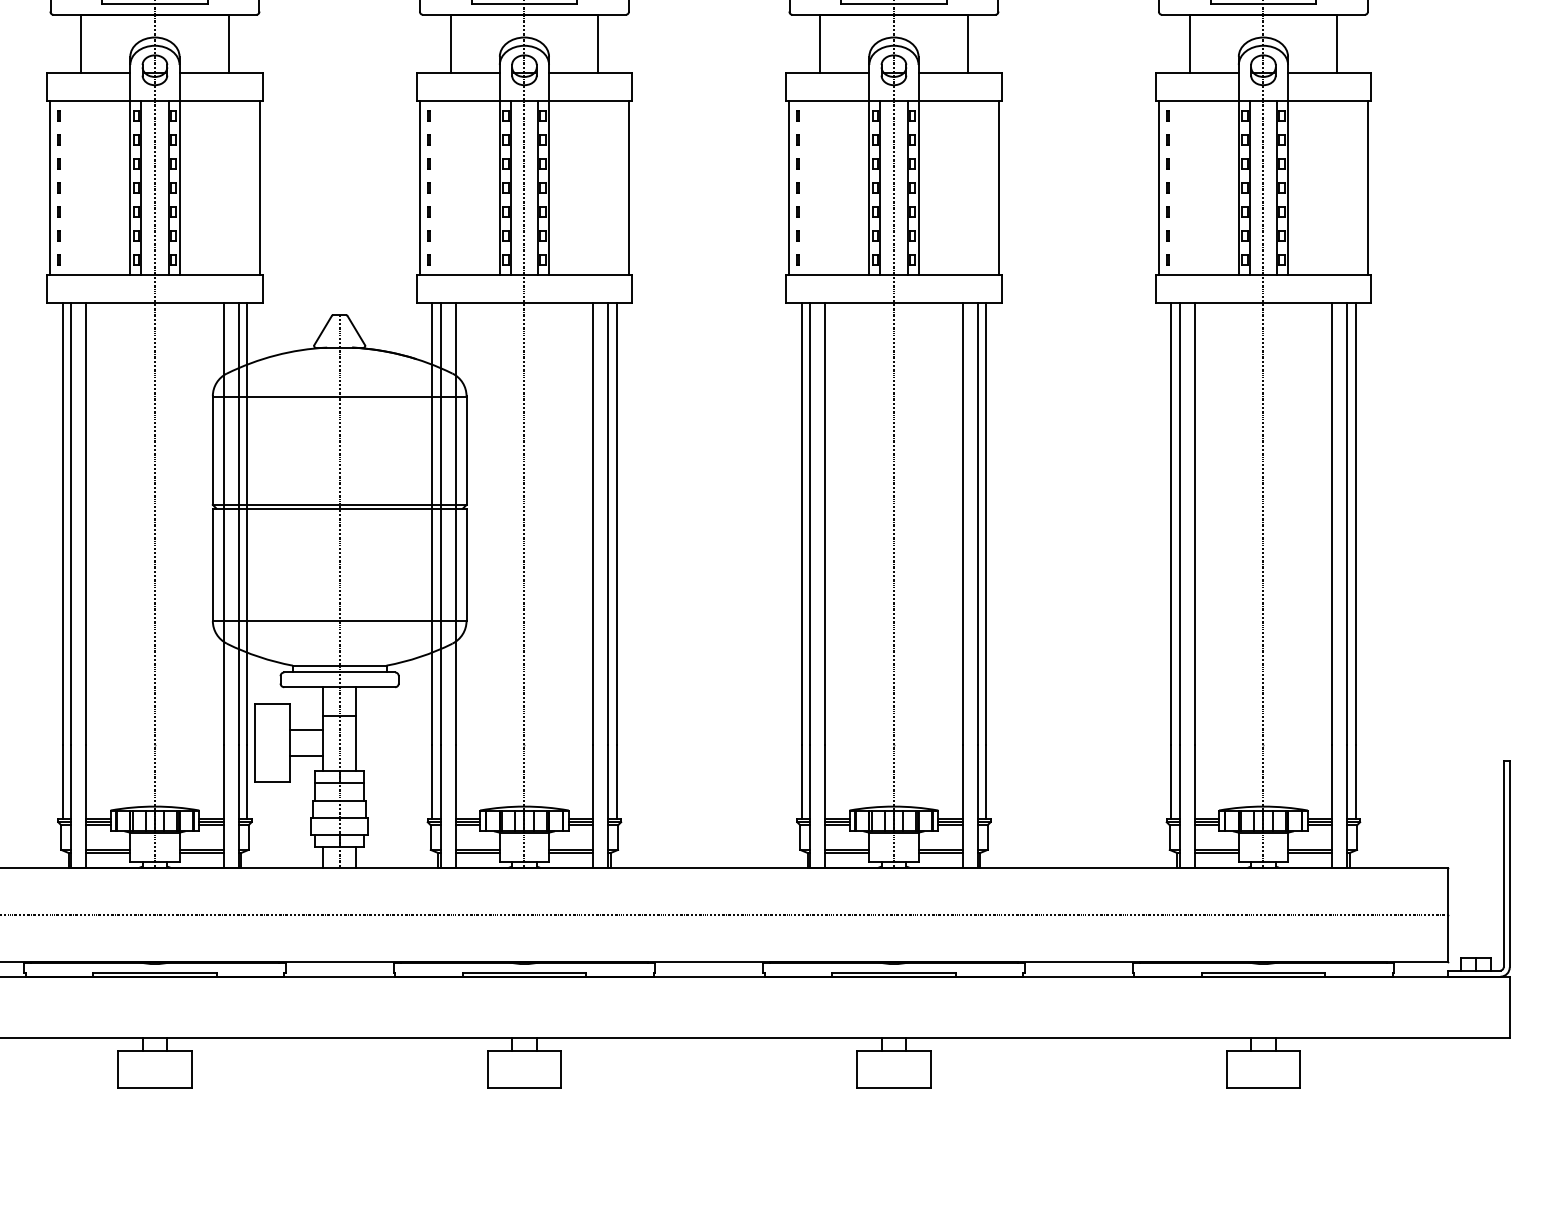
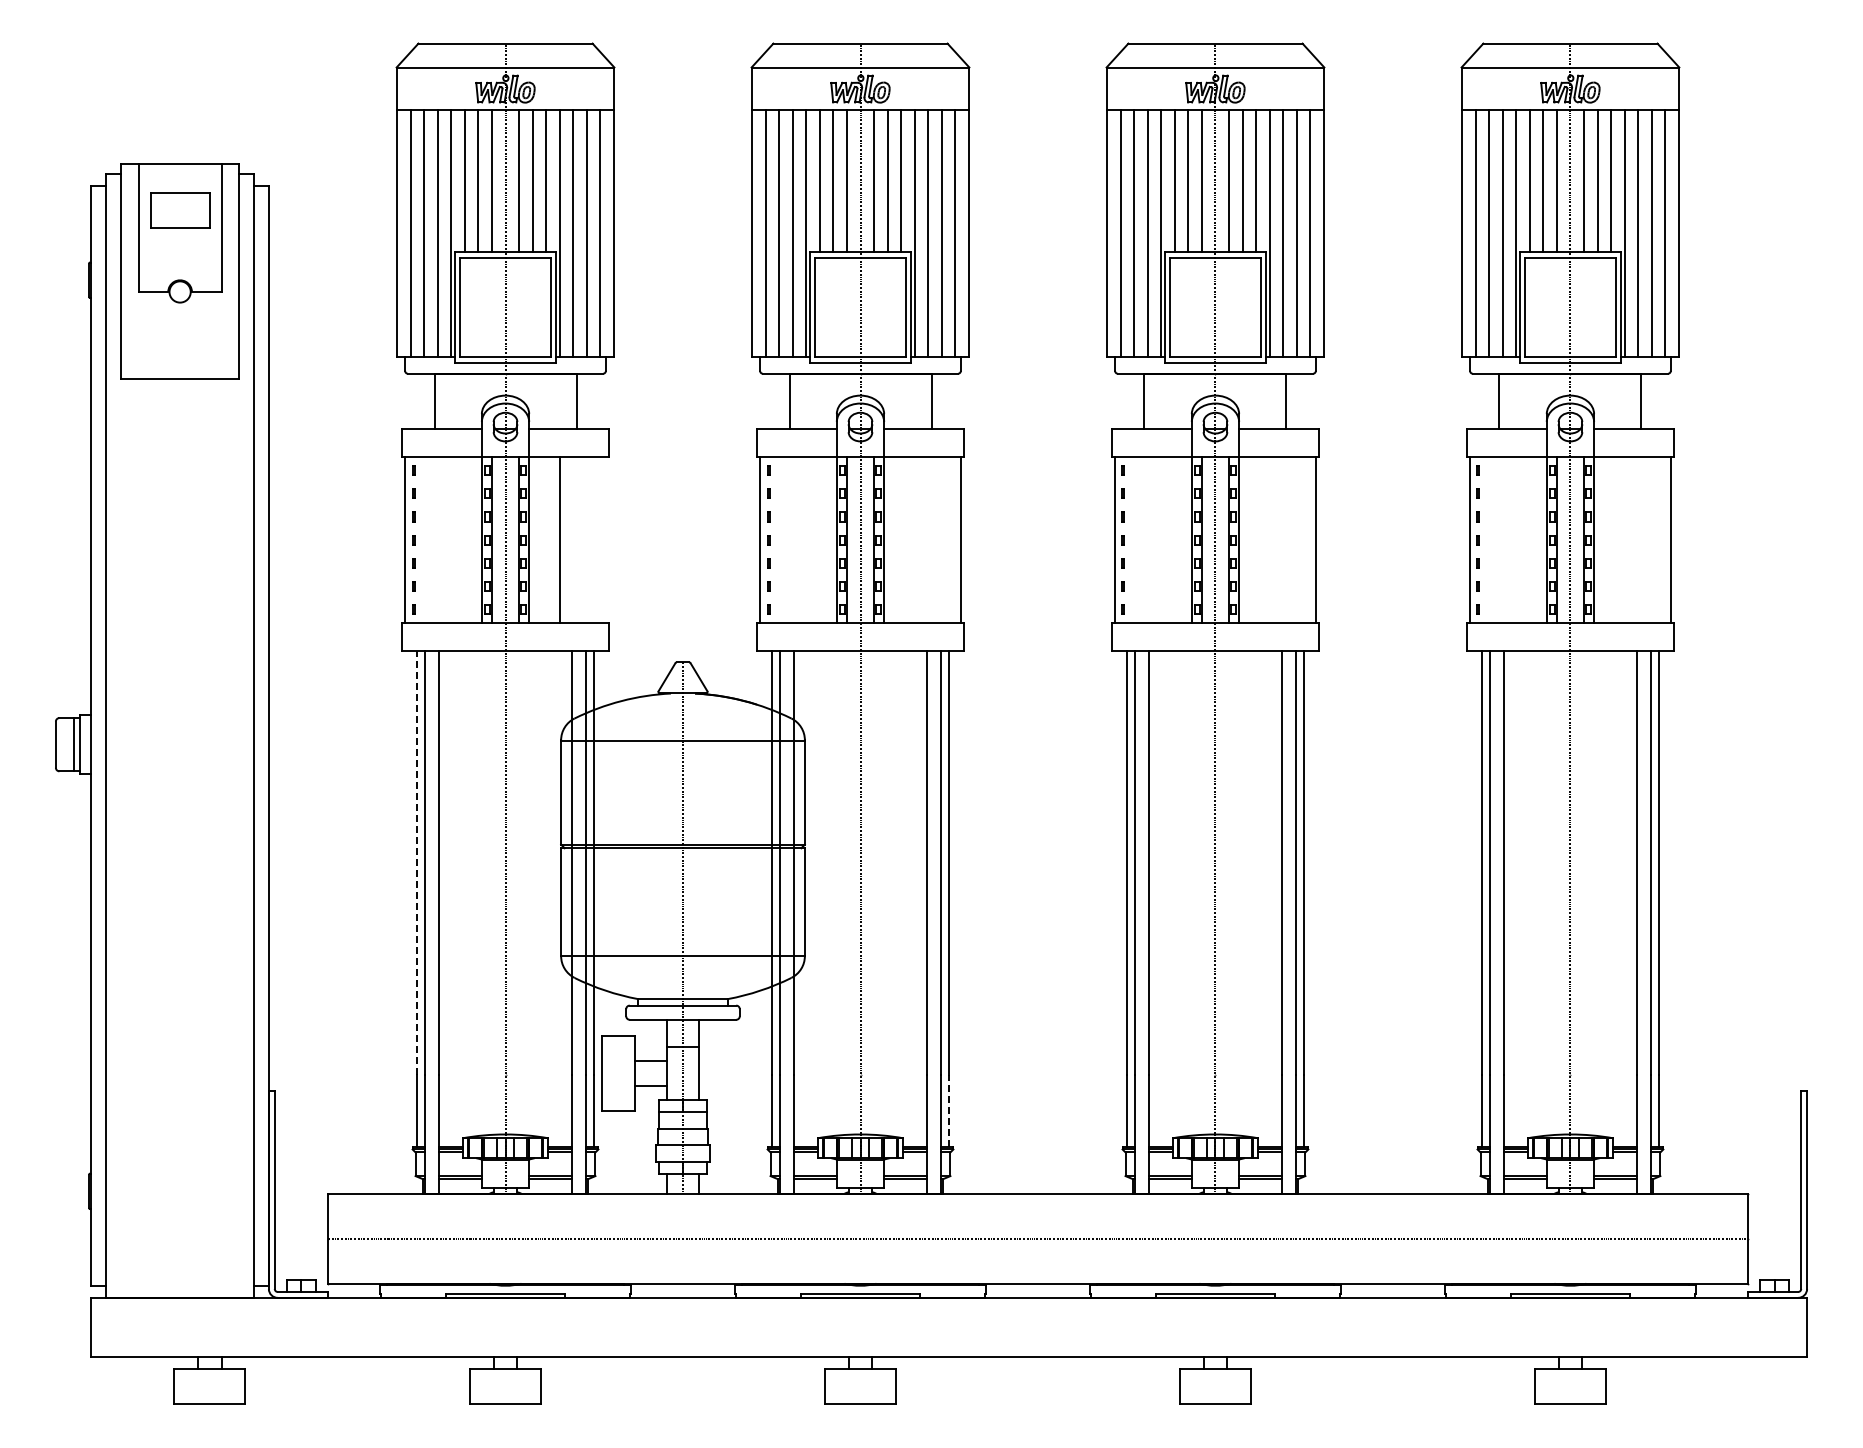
line: (260, 187) -> (560, 539), moved
line: (62, 523) -> (416, 862), solid -> dashed
line: (617, 781) -> (949, 1110), solid -> dashed

